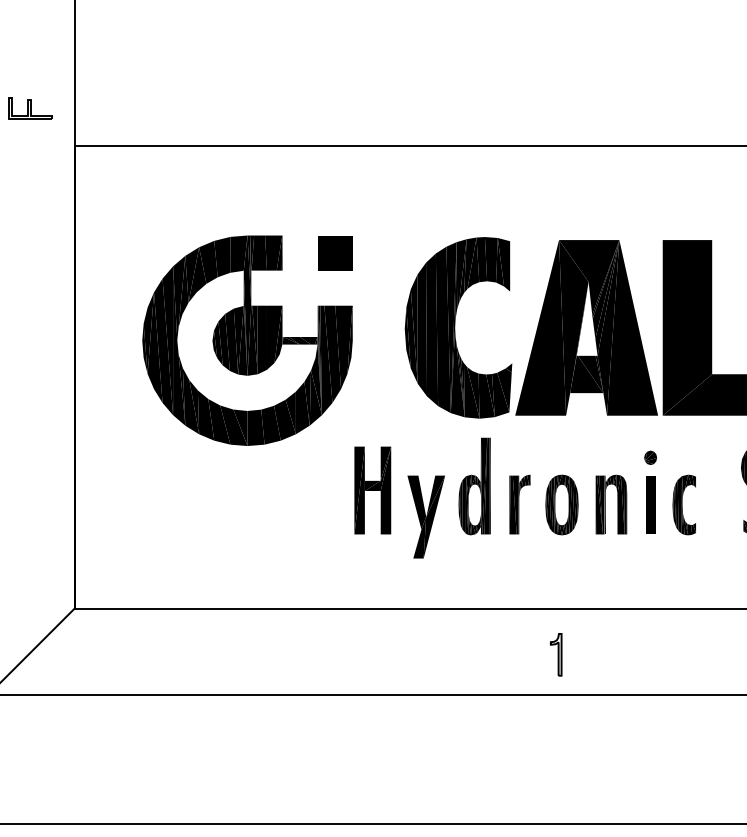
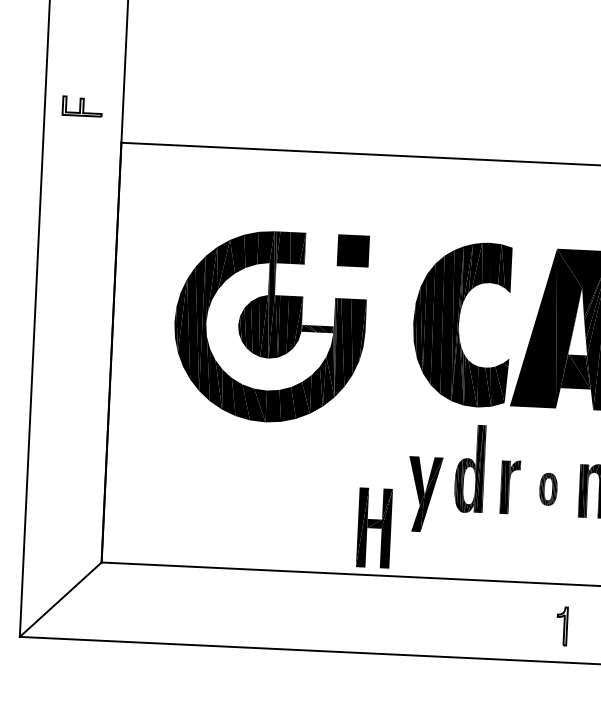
part: (372, 490) -> (374, 528), moved
part: (561, 504) -> (548, 488), size x0.6
part: (556, 654) -> (562, 626), moved

